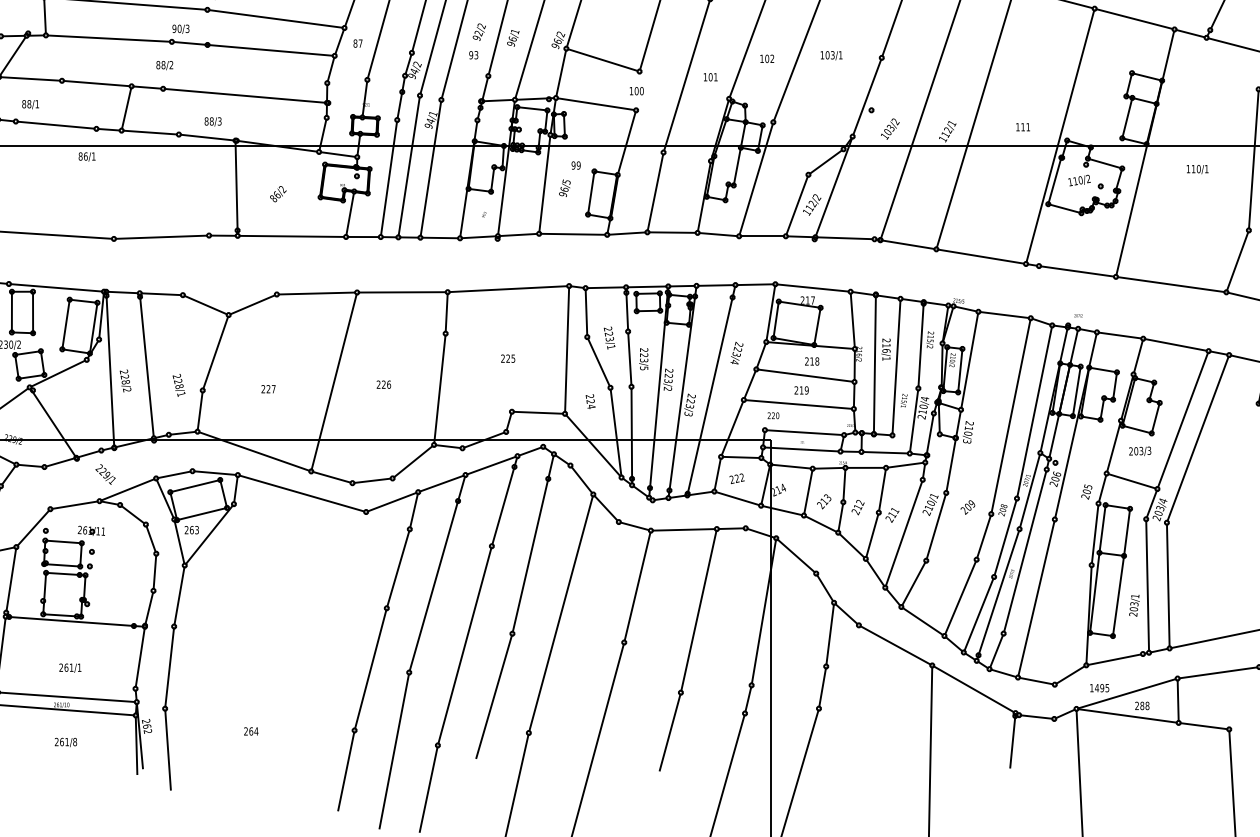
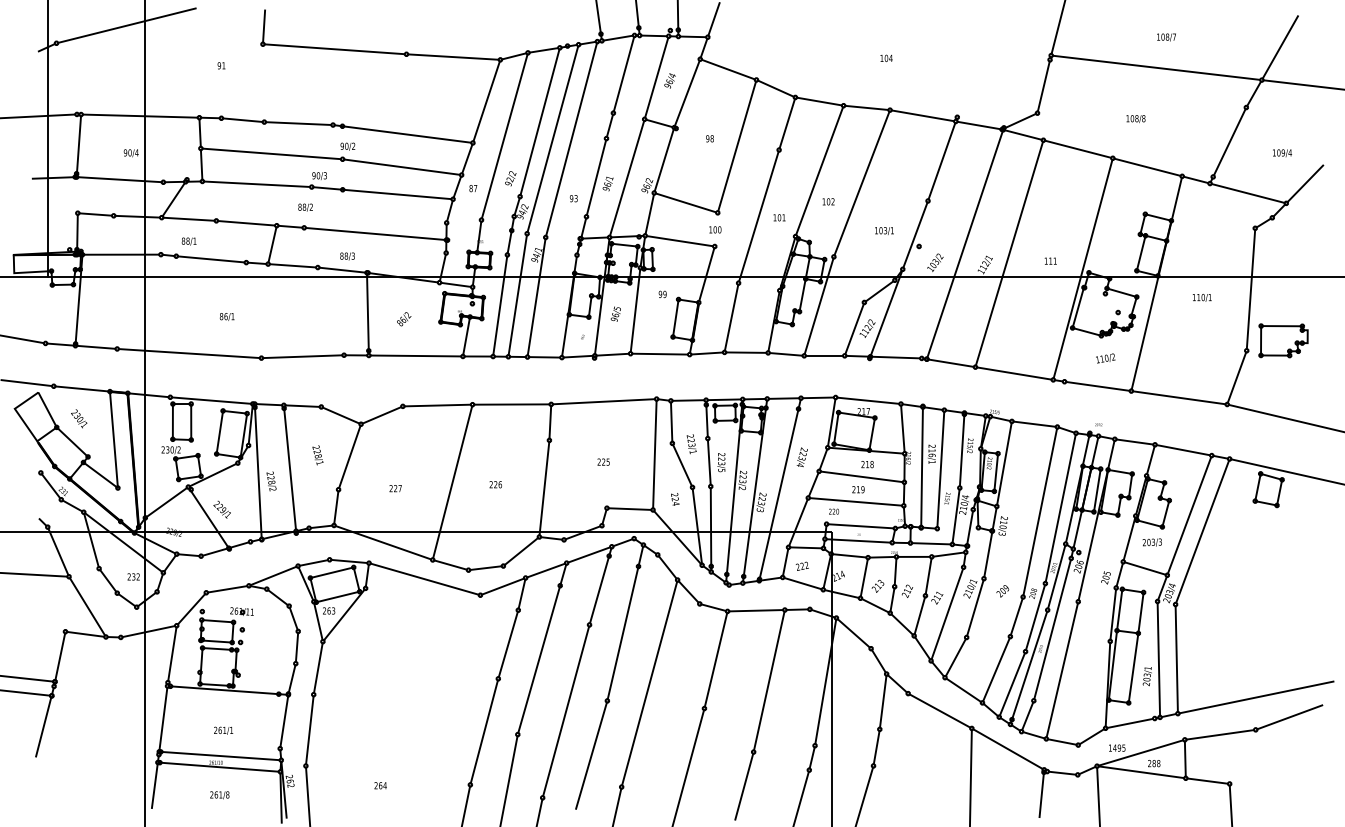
text: (479, 31) -> (510, 178), moved
text: (831, 55) -> (884, 230), moved
text: (86, 156) -> (226, 316), moved
text: (1079, 180) -> (1105, 358), moved
text: (564, 187) -> (615, 313), moved
text: (178, 385) -> (317, 455), moved
text: (104, 474) -> (221, 509), moved

